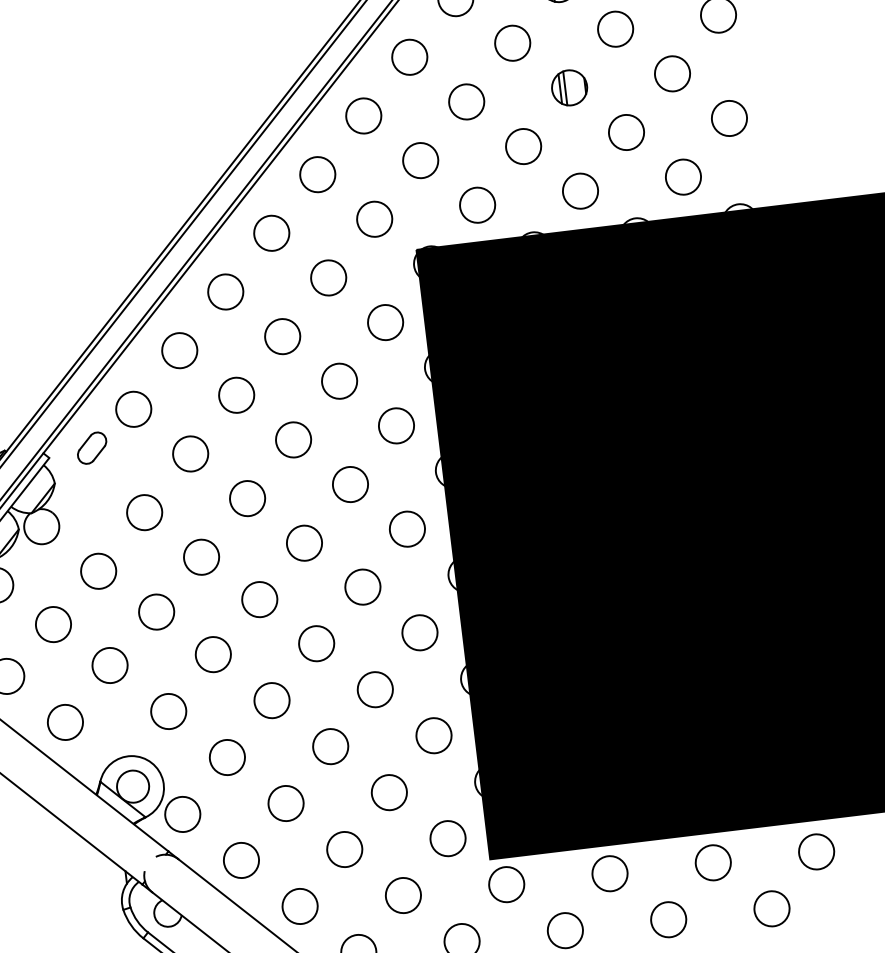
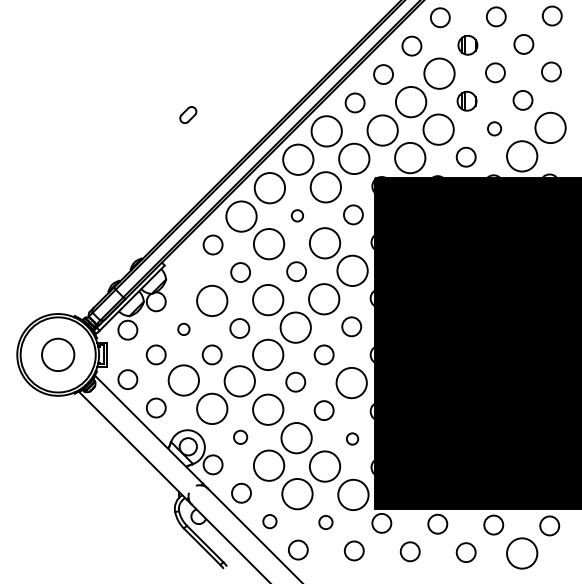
circle: (512, 42) -> (439, 73), size x1.6
circle: (465, 100) -> (410, 101), size x1.6
circle: (729, 117) -> (550, 127), size x1.6
circle: (626, 131) -> (494, 128), size x0.7
circle: (523, 146) -> (438, 129), size x1.6
circle: (420, 160) -> (382, 130), size x1.6
circle: (317, 173) -> (326, 130), size x1.6
circle: (682, 175) -> (521, 155), size x1.6
circle: (476, 204) -> (409, 157), size x1.6
circle: (373, 218) -> (353, 158), size x1.6
circle: (270, 232) -> (297, 159), size x1.6
circle: (327, 276) -> (325, 186), size x1.6
circle: (224, 290) -> (269, 187), size x1.6
circle: (282, 336) -> (297, 215), size x0.6
circle: (179, 350) -> (241, 216), size x1.6
circle: (338, 379) -> (324, 242), size x1.6
circle: (235, 394) -> (268, 243), size x1.6
circle: (396, 425) -> (352, 270), size x1.6
part: (92, 447) -> (188, 114), moved
circle: (349, 483) -> (323, 298), size x1.6
circle: (246, 497) -> (267, 299), size x1.6
circle: (143, 511) -> (211, 300), size x1.6
circle: (303, 542) -> (295, 327), size x1.6
circle: (98, 571) -> (183, 329), size x0.6
circle: (258, 598) -> (267, 354), size x1.6
circle: (419, 631) -> (351, 382), size x1.6
circle: (212, 653) -> (239, 380), size x1.6
circle: (109, 665) -> (183, 380), size x1.6
circle: (270, 700) -> (267, 409), size x1.6
circle: (167, 710) -> (211, 408), size x1.6
circle: (433, 734) -> (352, 438), size x0.6
circle: (330, 745) -> (296, 437), size x1.6
circle: (227, 757) -> (240, 437), size x0.7
circle: (388, 792) -> (324, 466), size x1.6
circle: (284, 803) -> (268, 465), size x1.6
circle: (446, 837) -> (352, 494), size x1.6
circle: (344, 848) -> (297, 493), size x1.6
circle: (402, 895) -> (325, 522), size x0.7
circle: (299, 906) -> (269, 521), size x0.7
circle: (770, 908) -> (521, 553), size x1.6

